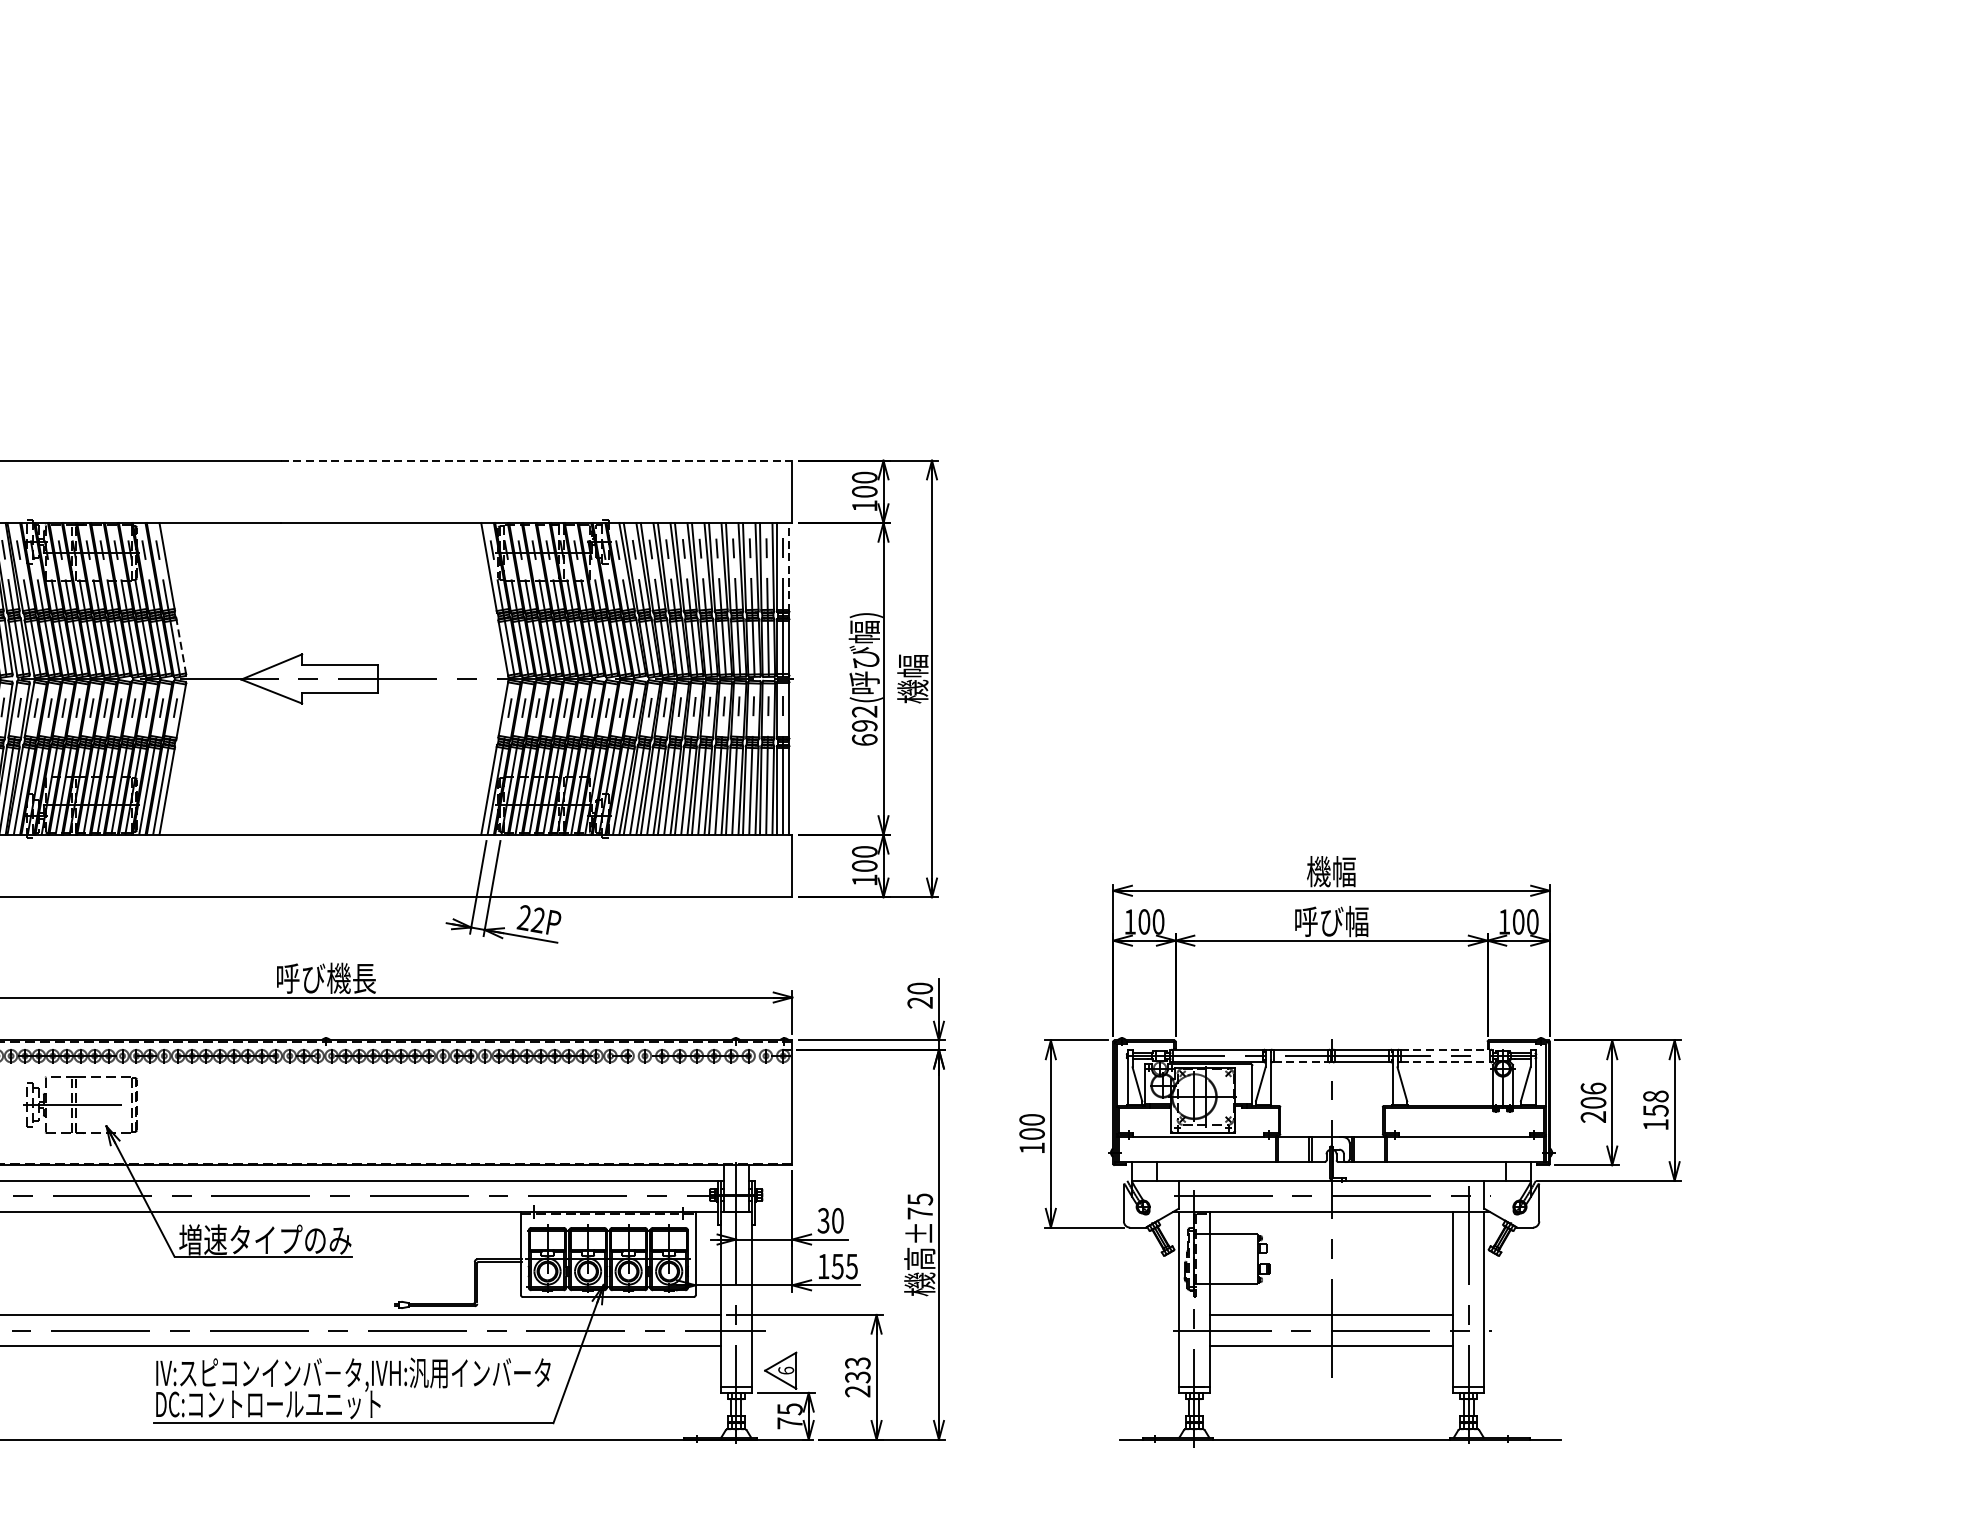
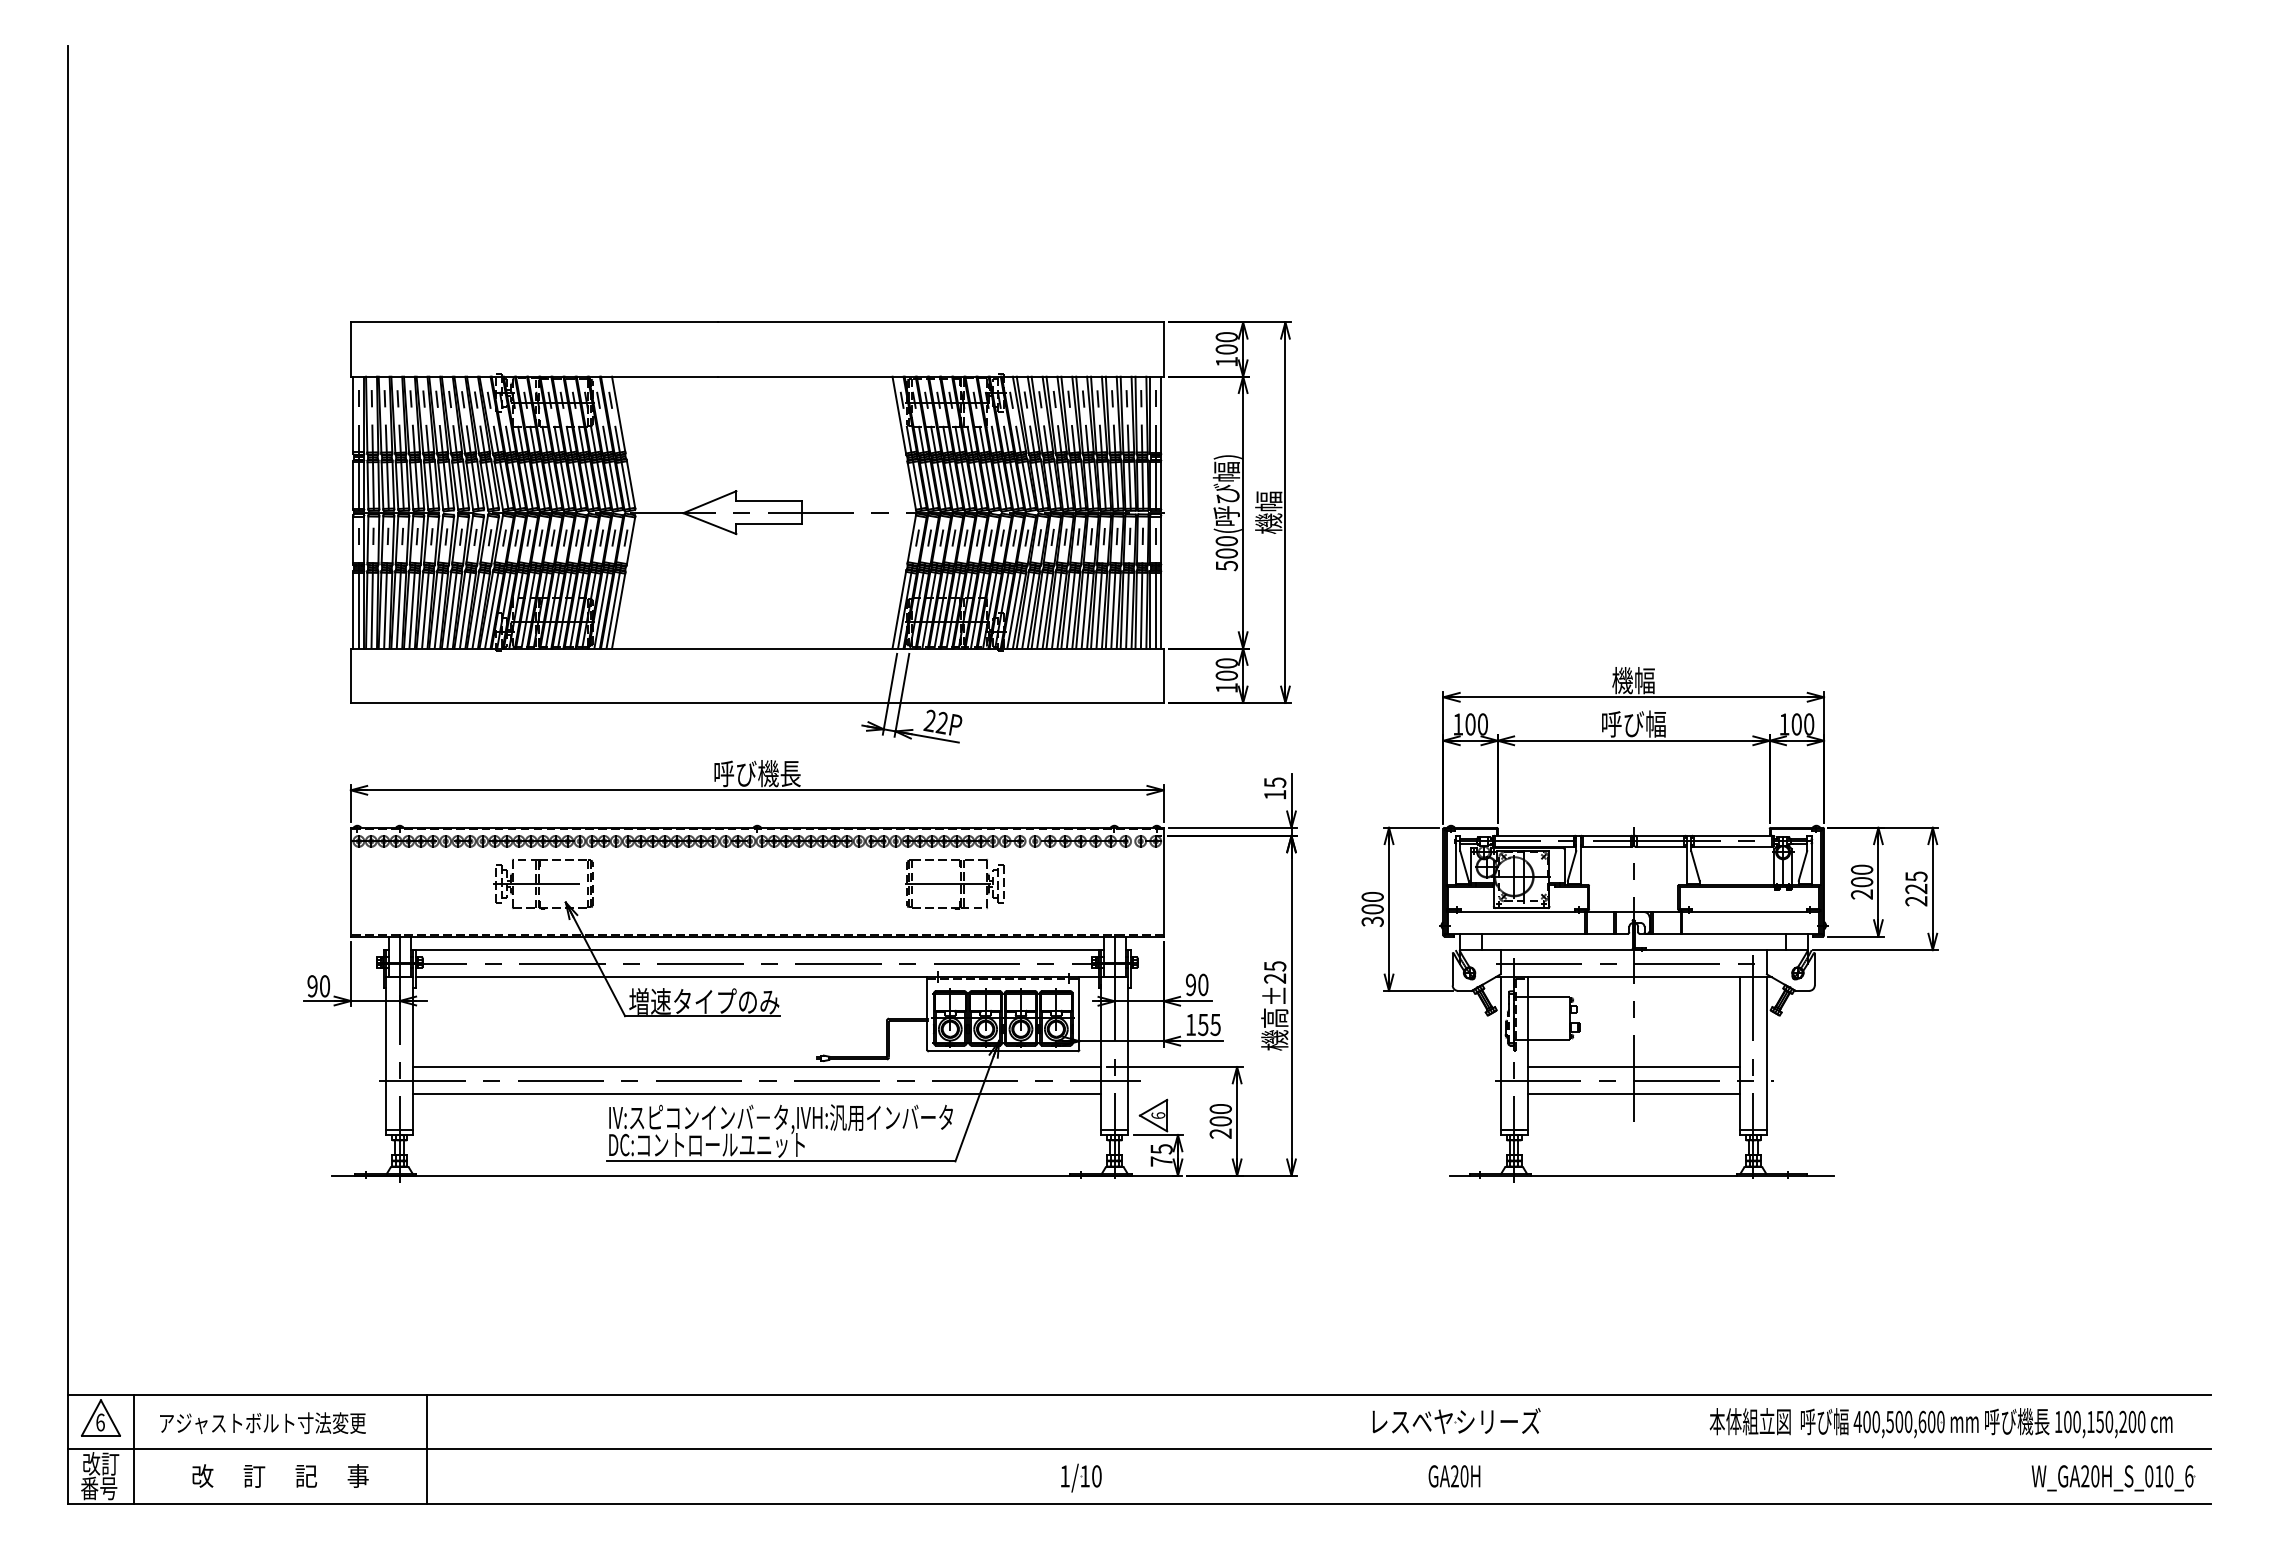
line: (537, 460) -> (941, 322), dashed -> solid
line: (789, 567) -> (1161, 415), dashed -> solid
line: (180, 645) -> (630, 483), dashed -> solid
text: (864, 725) -> (1226, 553), 692( -> 500(
text: (920, 995) -> (1275, 788), 20 -> 15
line: (1446, 1049) -> (1733, 835), dashed -> solid
line: (1301, 1061) -> (1607, 846), dashed -> solid
line: (1446, 1061) -> (1733, 846), dashed -> solid
text: (1592, 1088) -> (1861, 869), 206 -> 200
part: (552, 1105) -> (954, 884), added
text: (1655, 1110) -> (1916, 888), 158 -> 225
text: (1031, 1148) -> (1372, 921), 100 -> 300
text: (919, 1213) -> (1274, 978), ±75 -> ±25
text: (823, 1221) -> (1190, 985), 30 -> 90
text: (857, 1370) -> (1220, 1115), 233 -> 200

